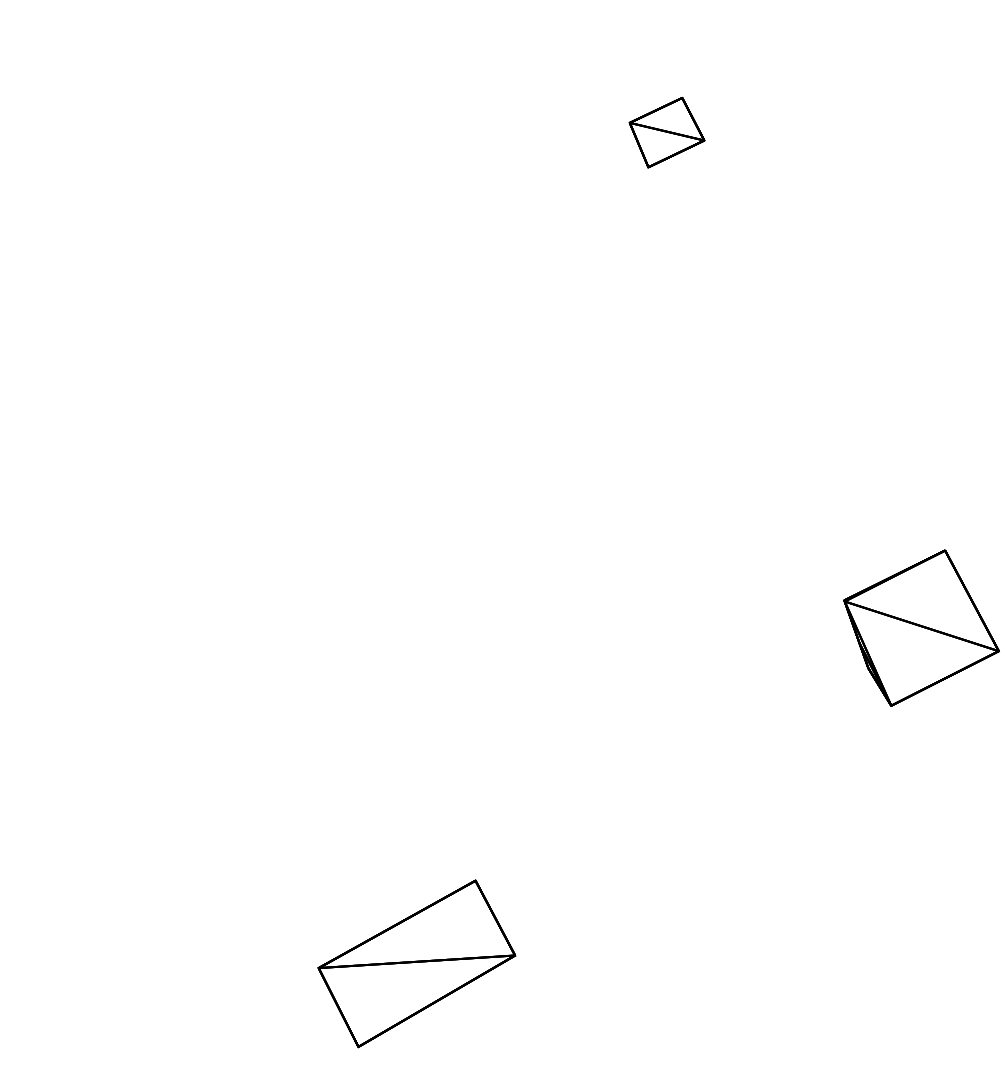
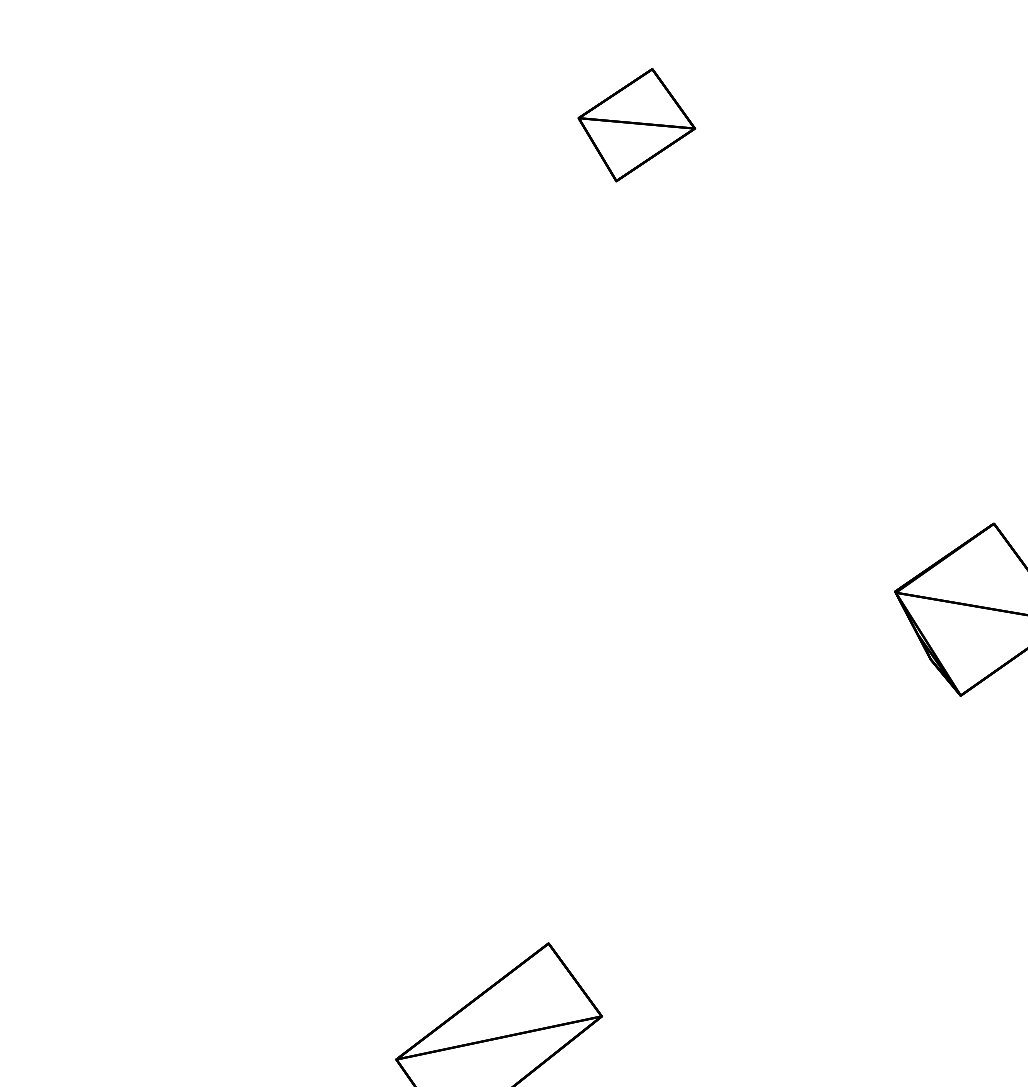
part: (666, 132) -> (636, 124), size x1.43

